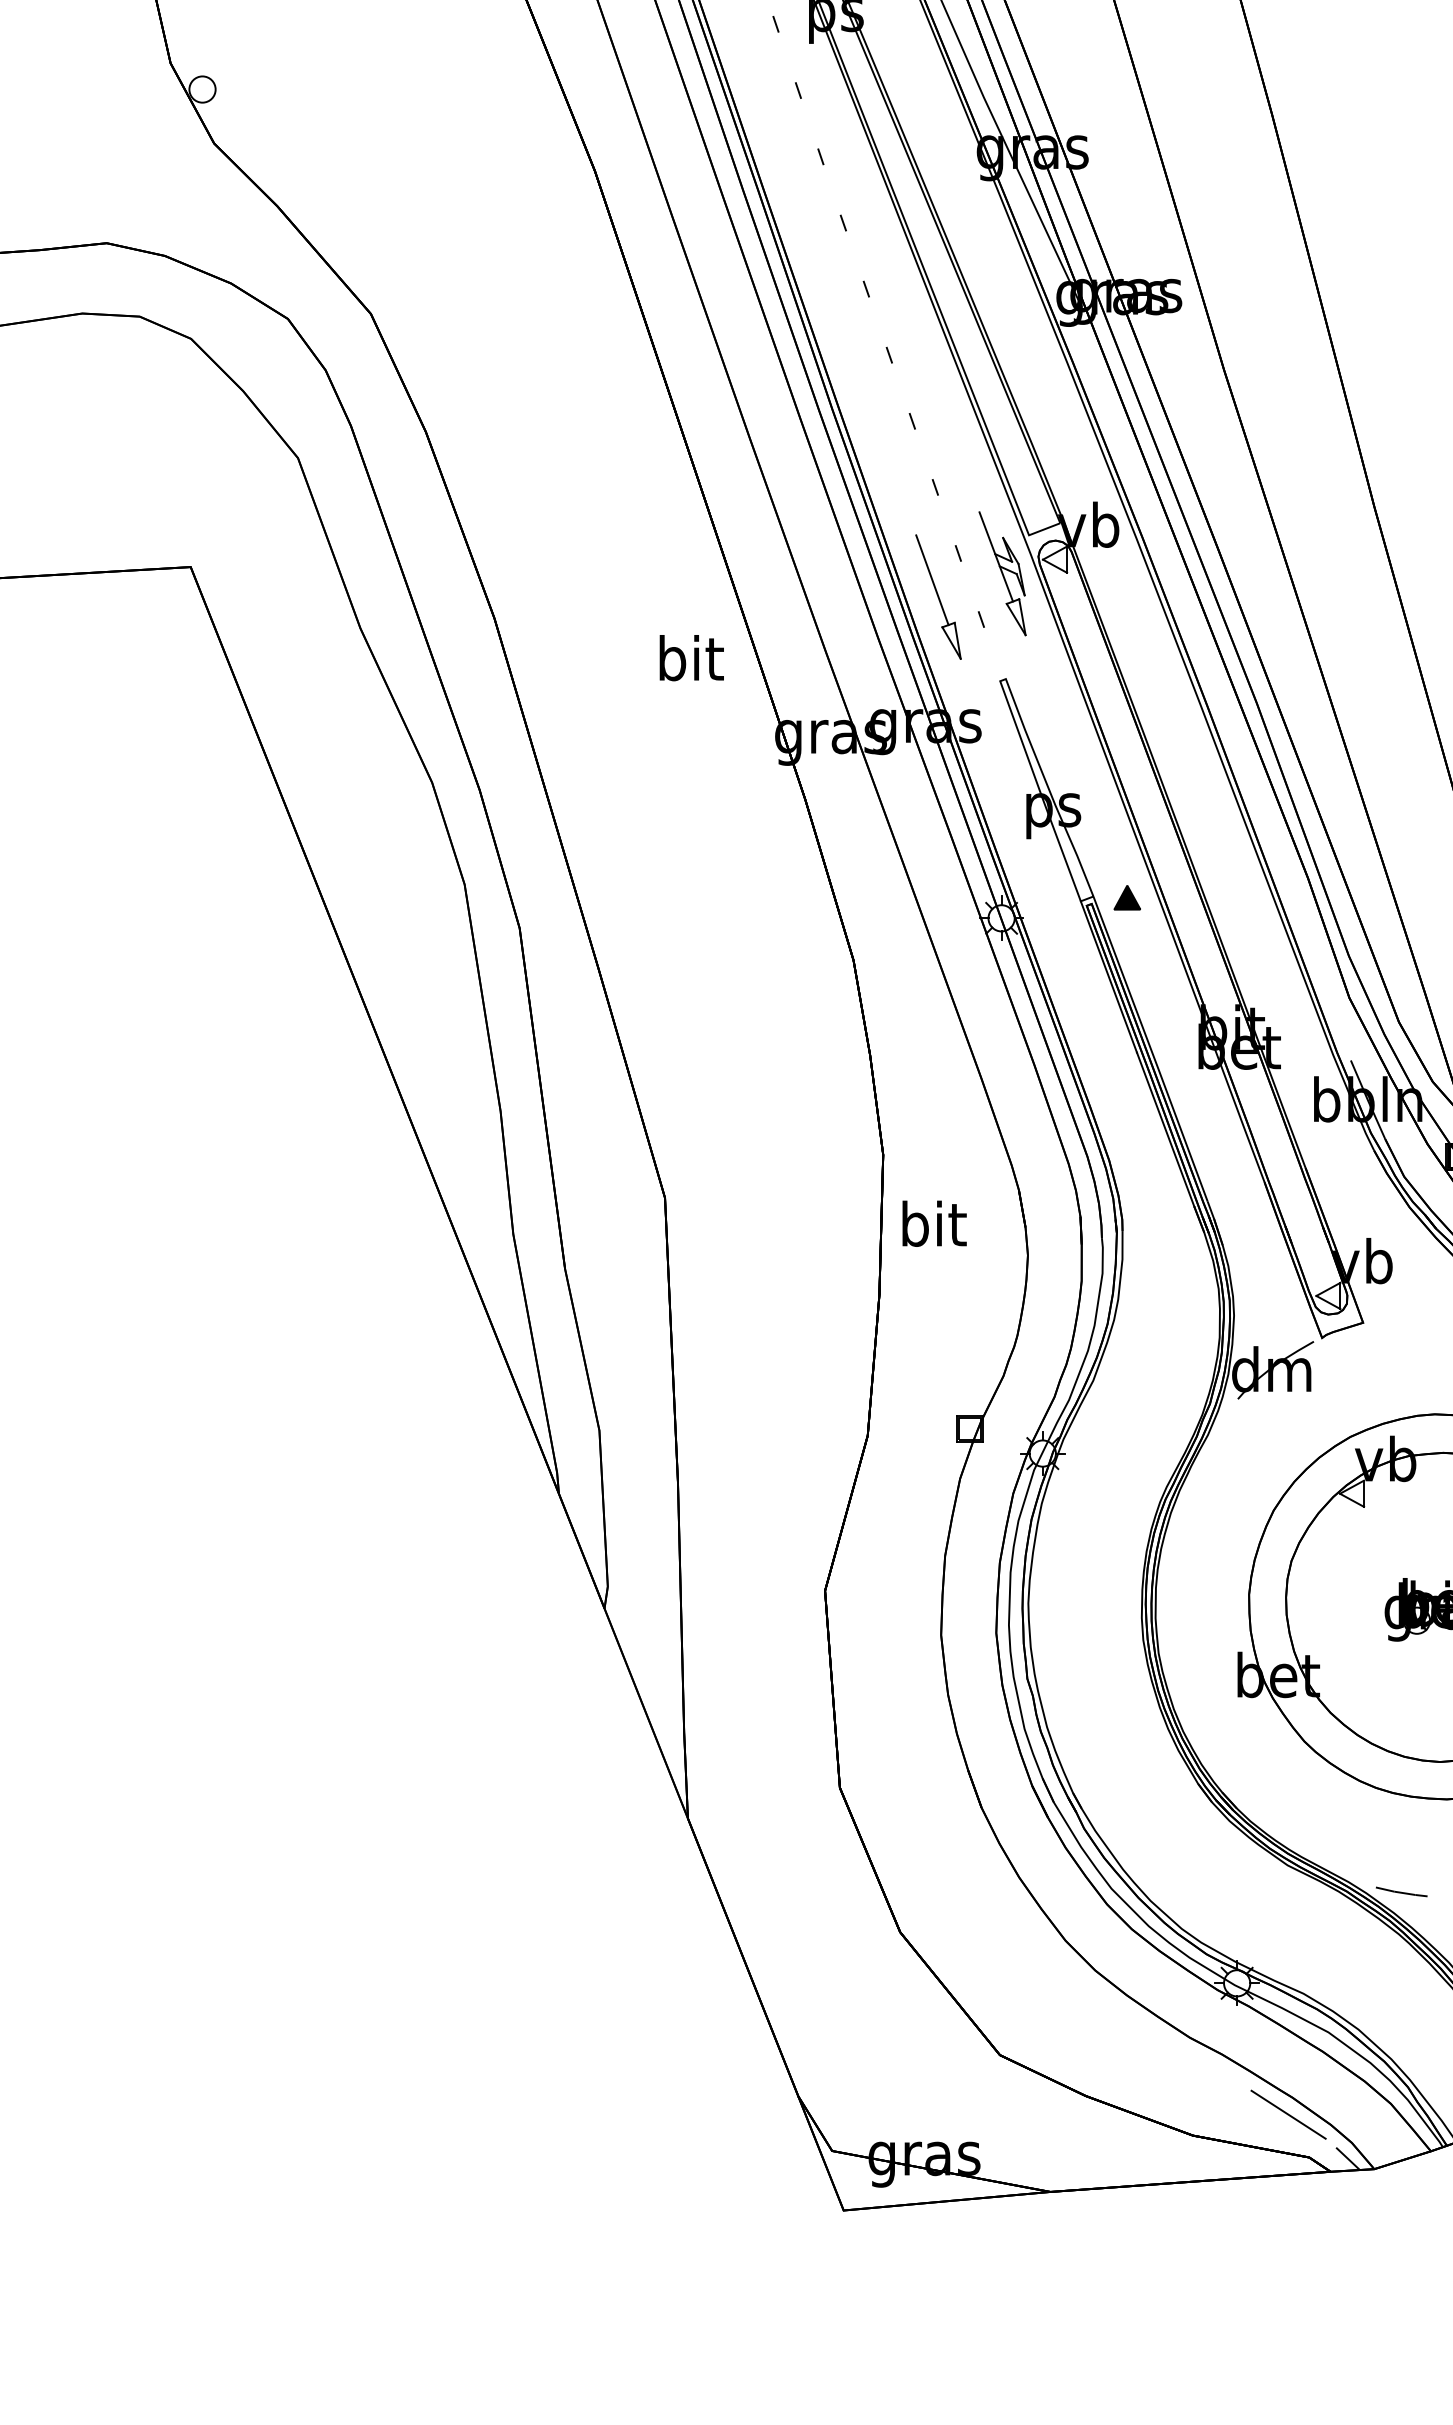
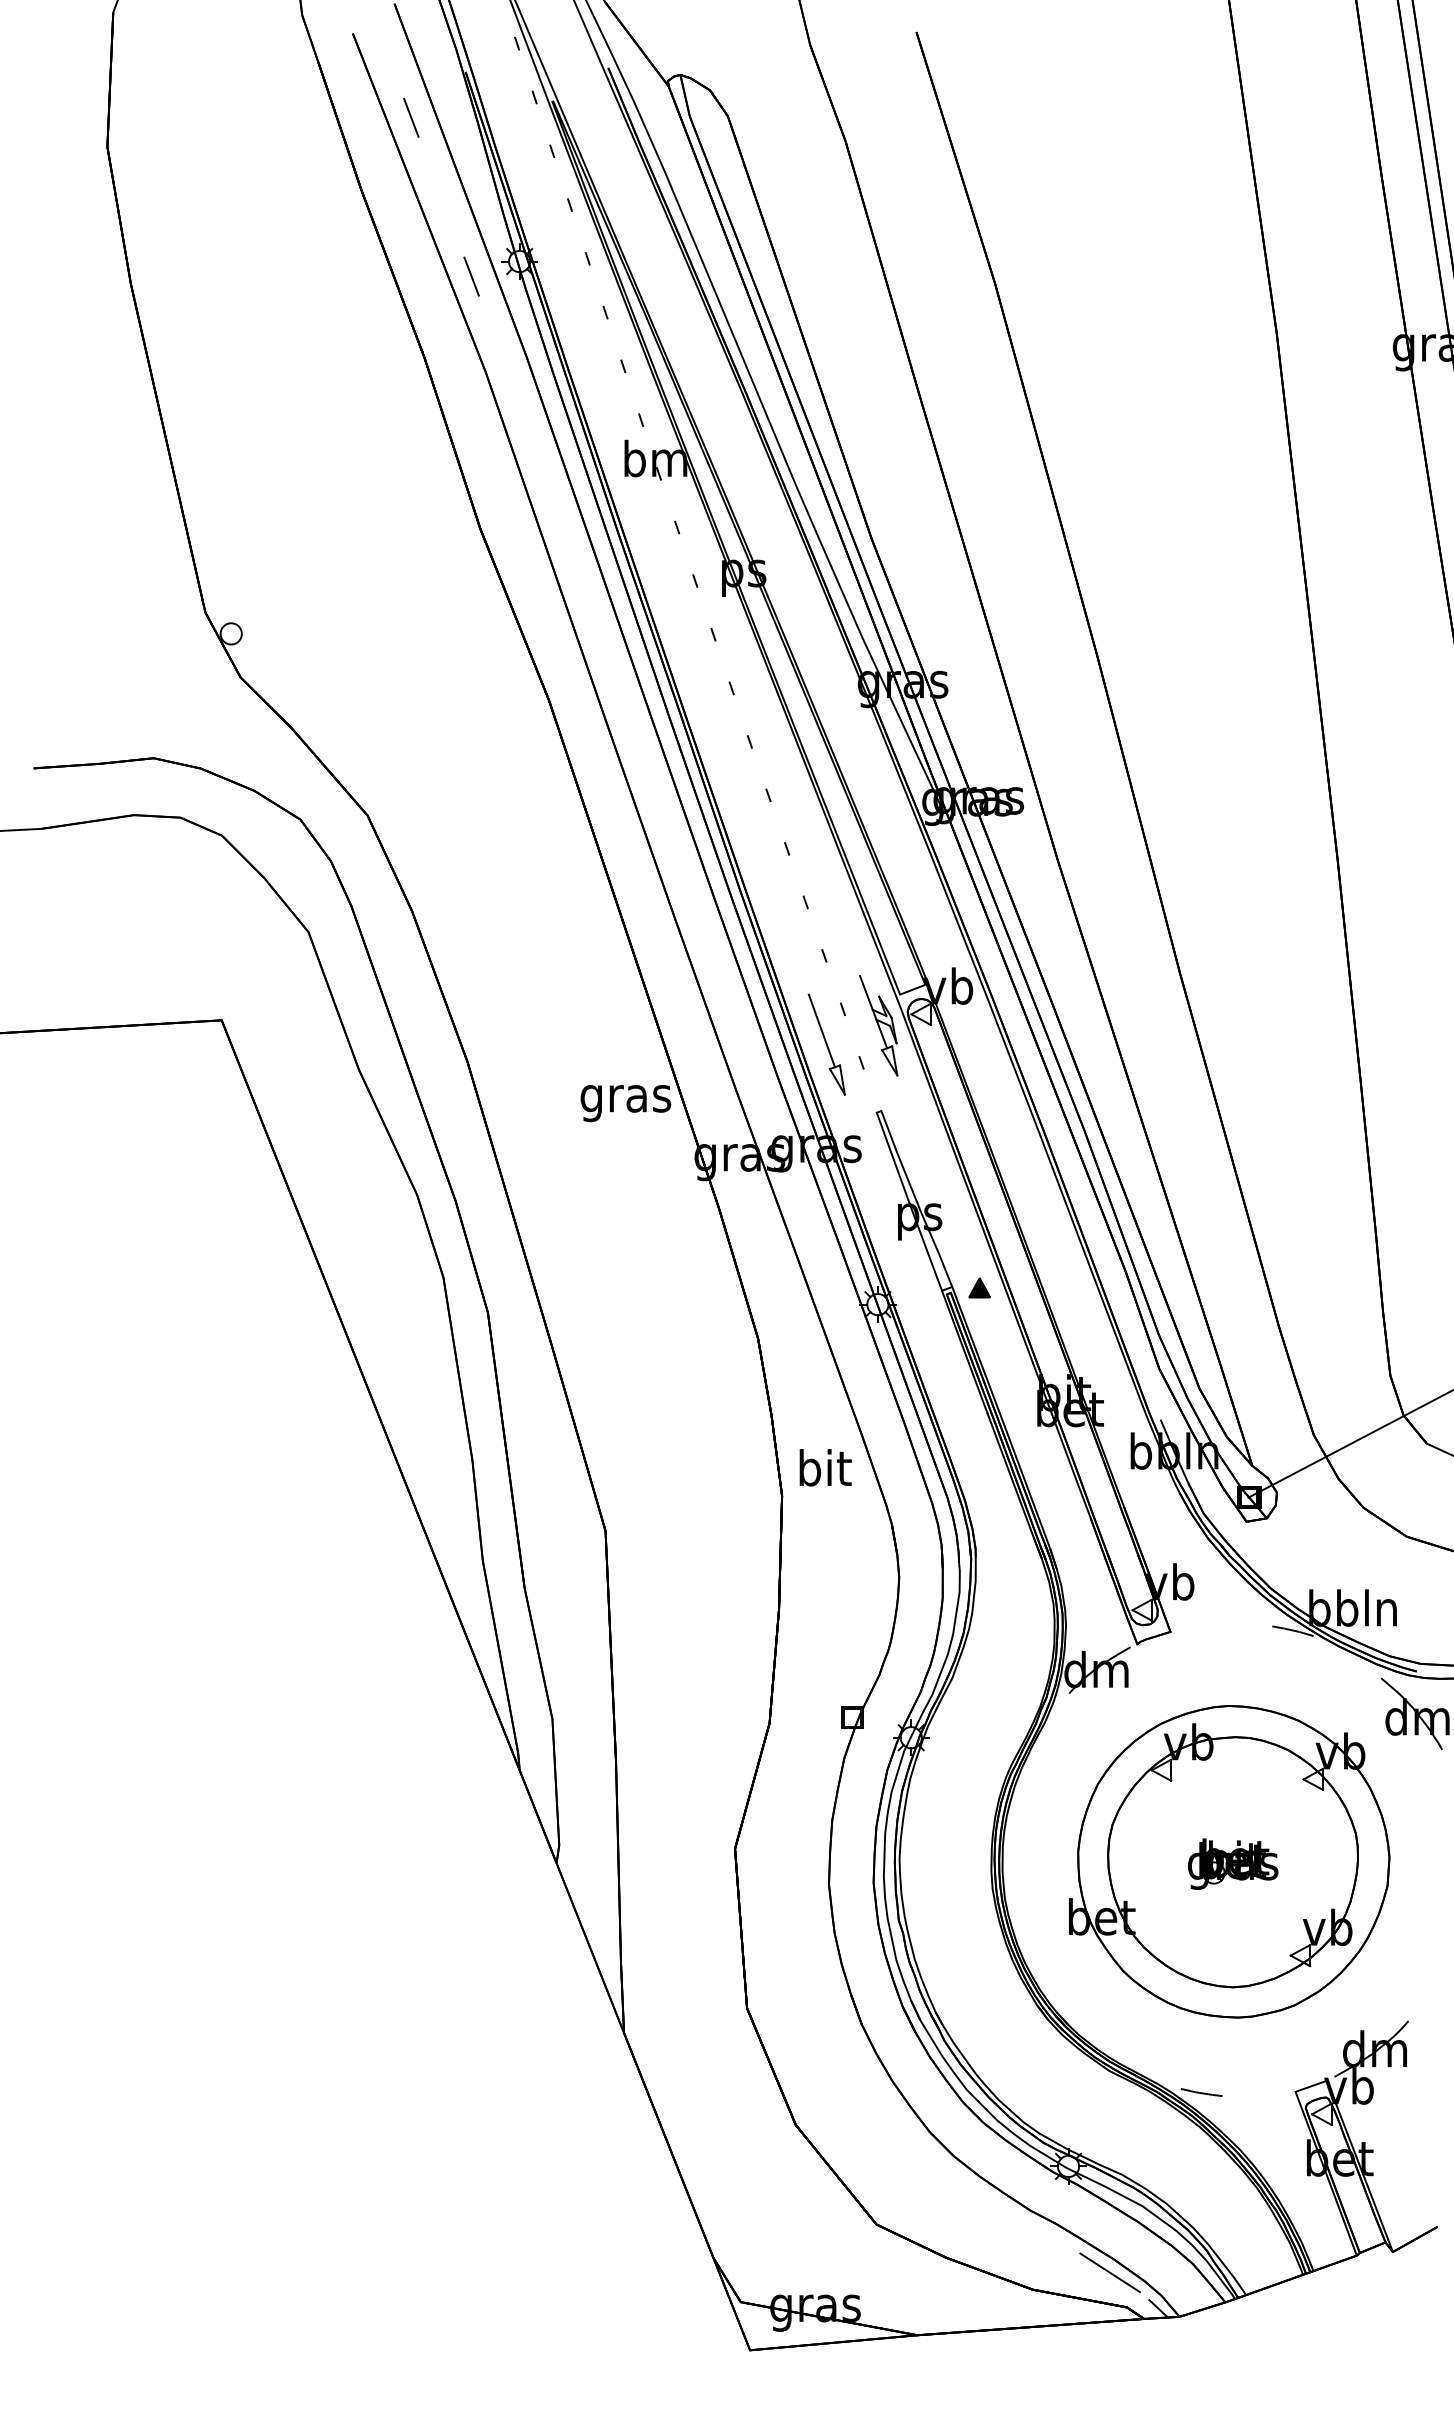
text: (689, 663) -> (625, 1098), bit -> gras
text: (934, 1223) -> (825, 1467), moved

